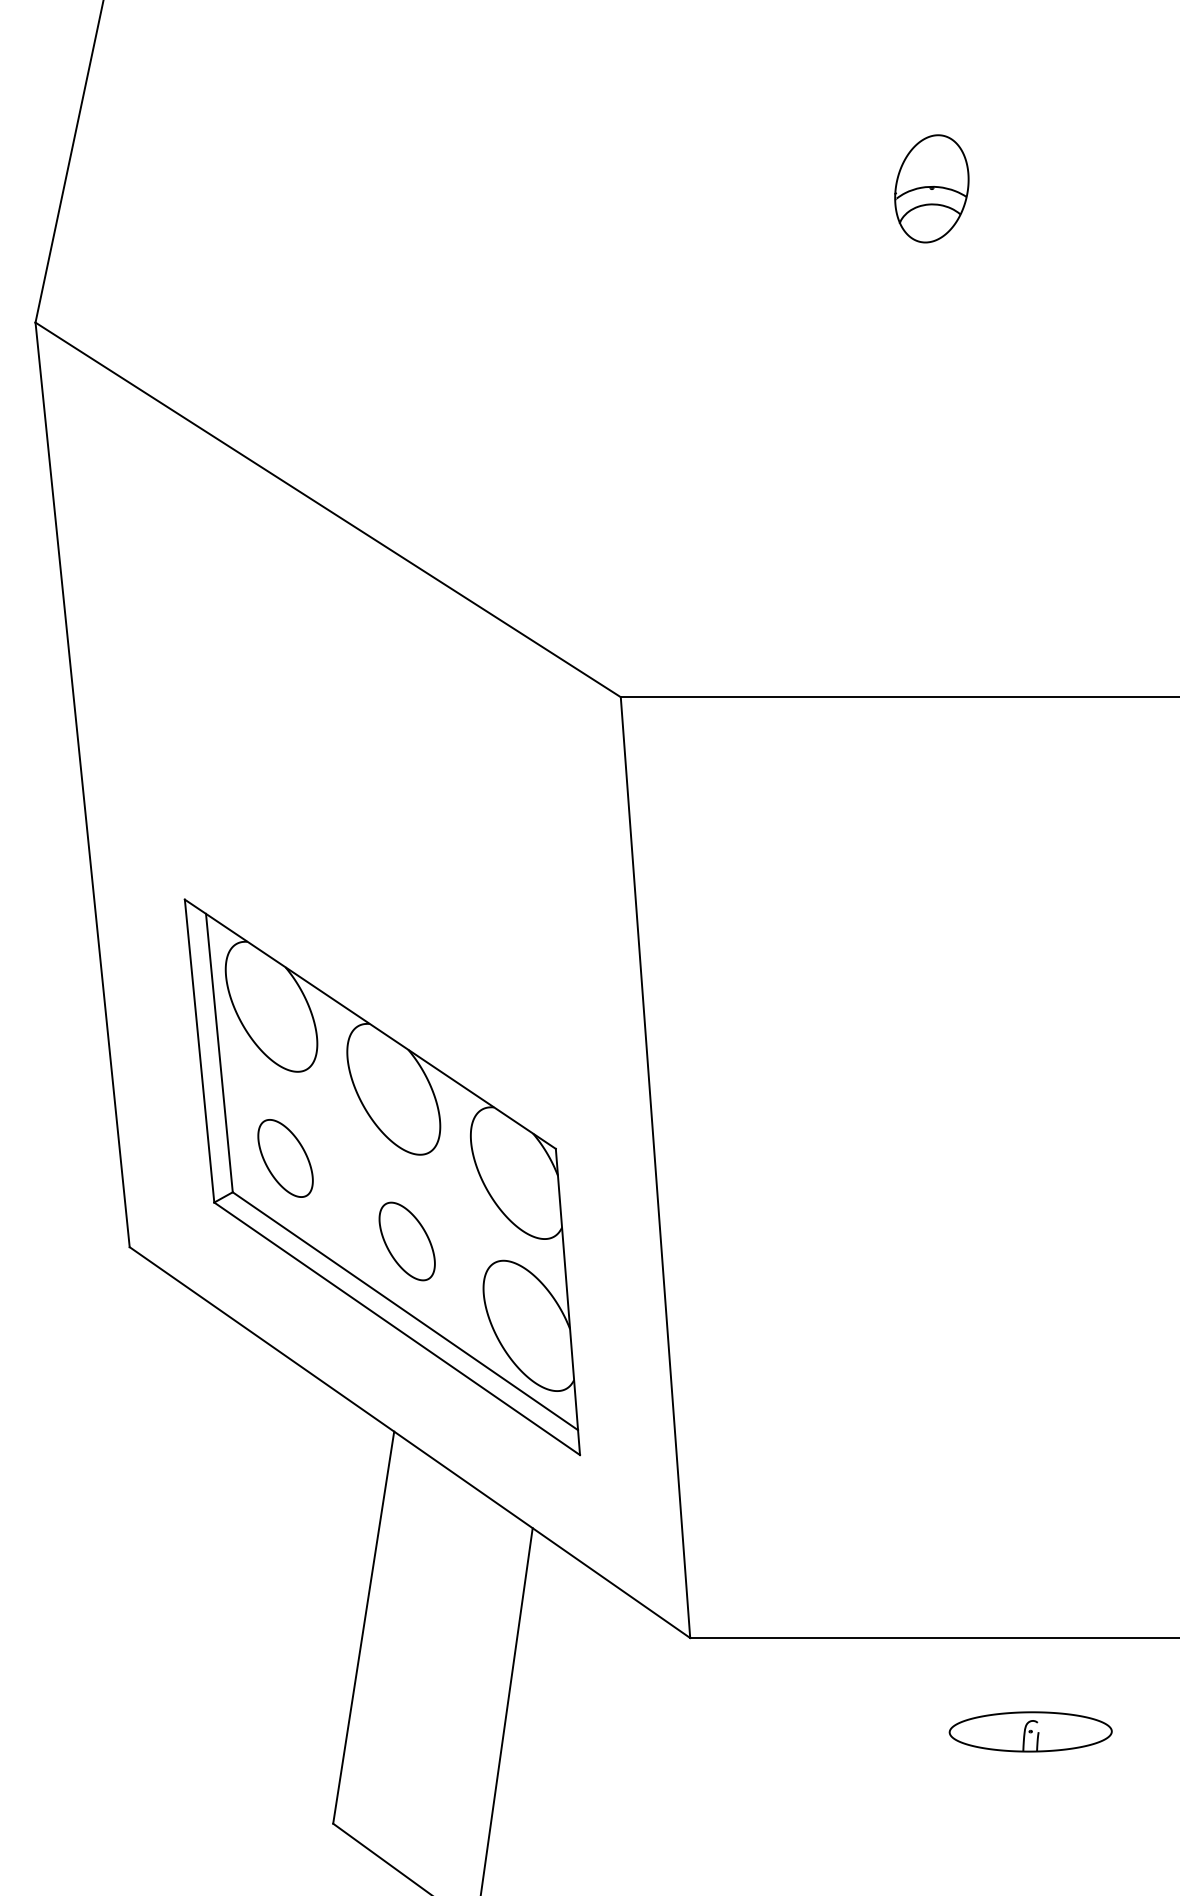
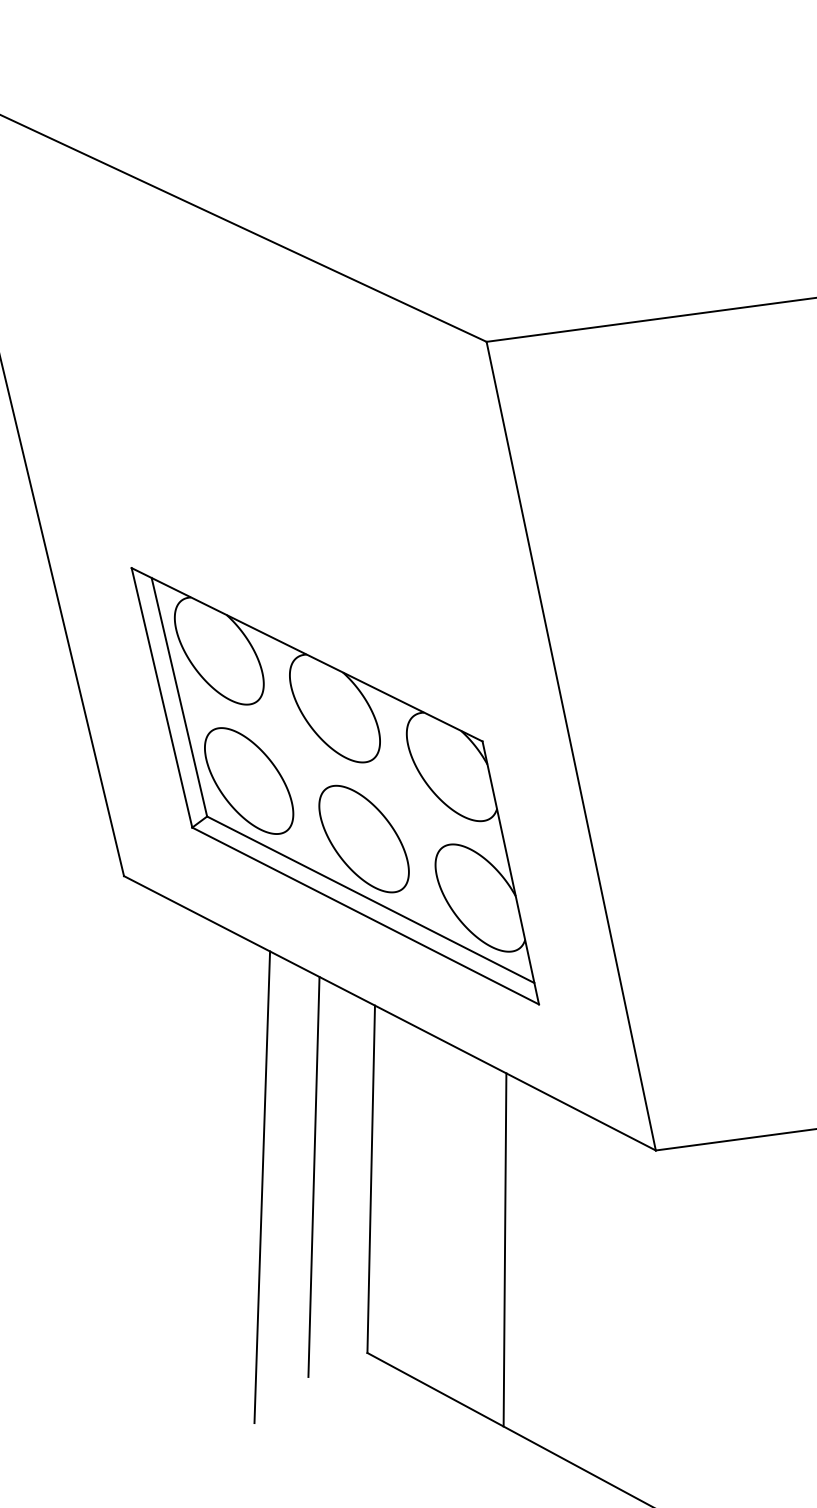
part: (285, 1158) -> (248, 781), size x1.67
part: (407, 1241) -> (364, 839), size x1.67
line: (298, 1615) -> (313, 1176), added
line: (238, 1620) -> (261, 1187), added

